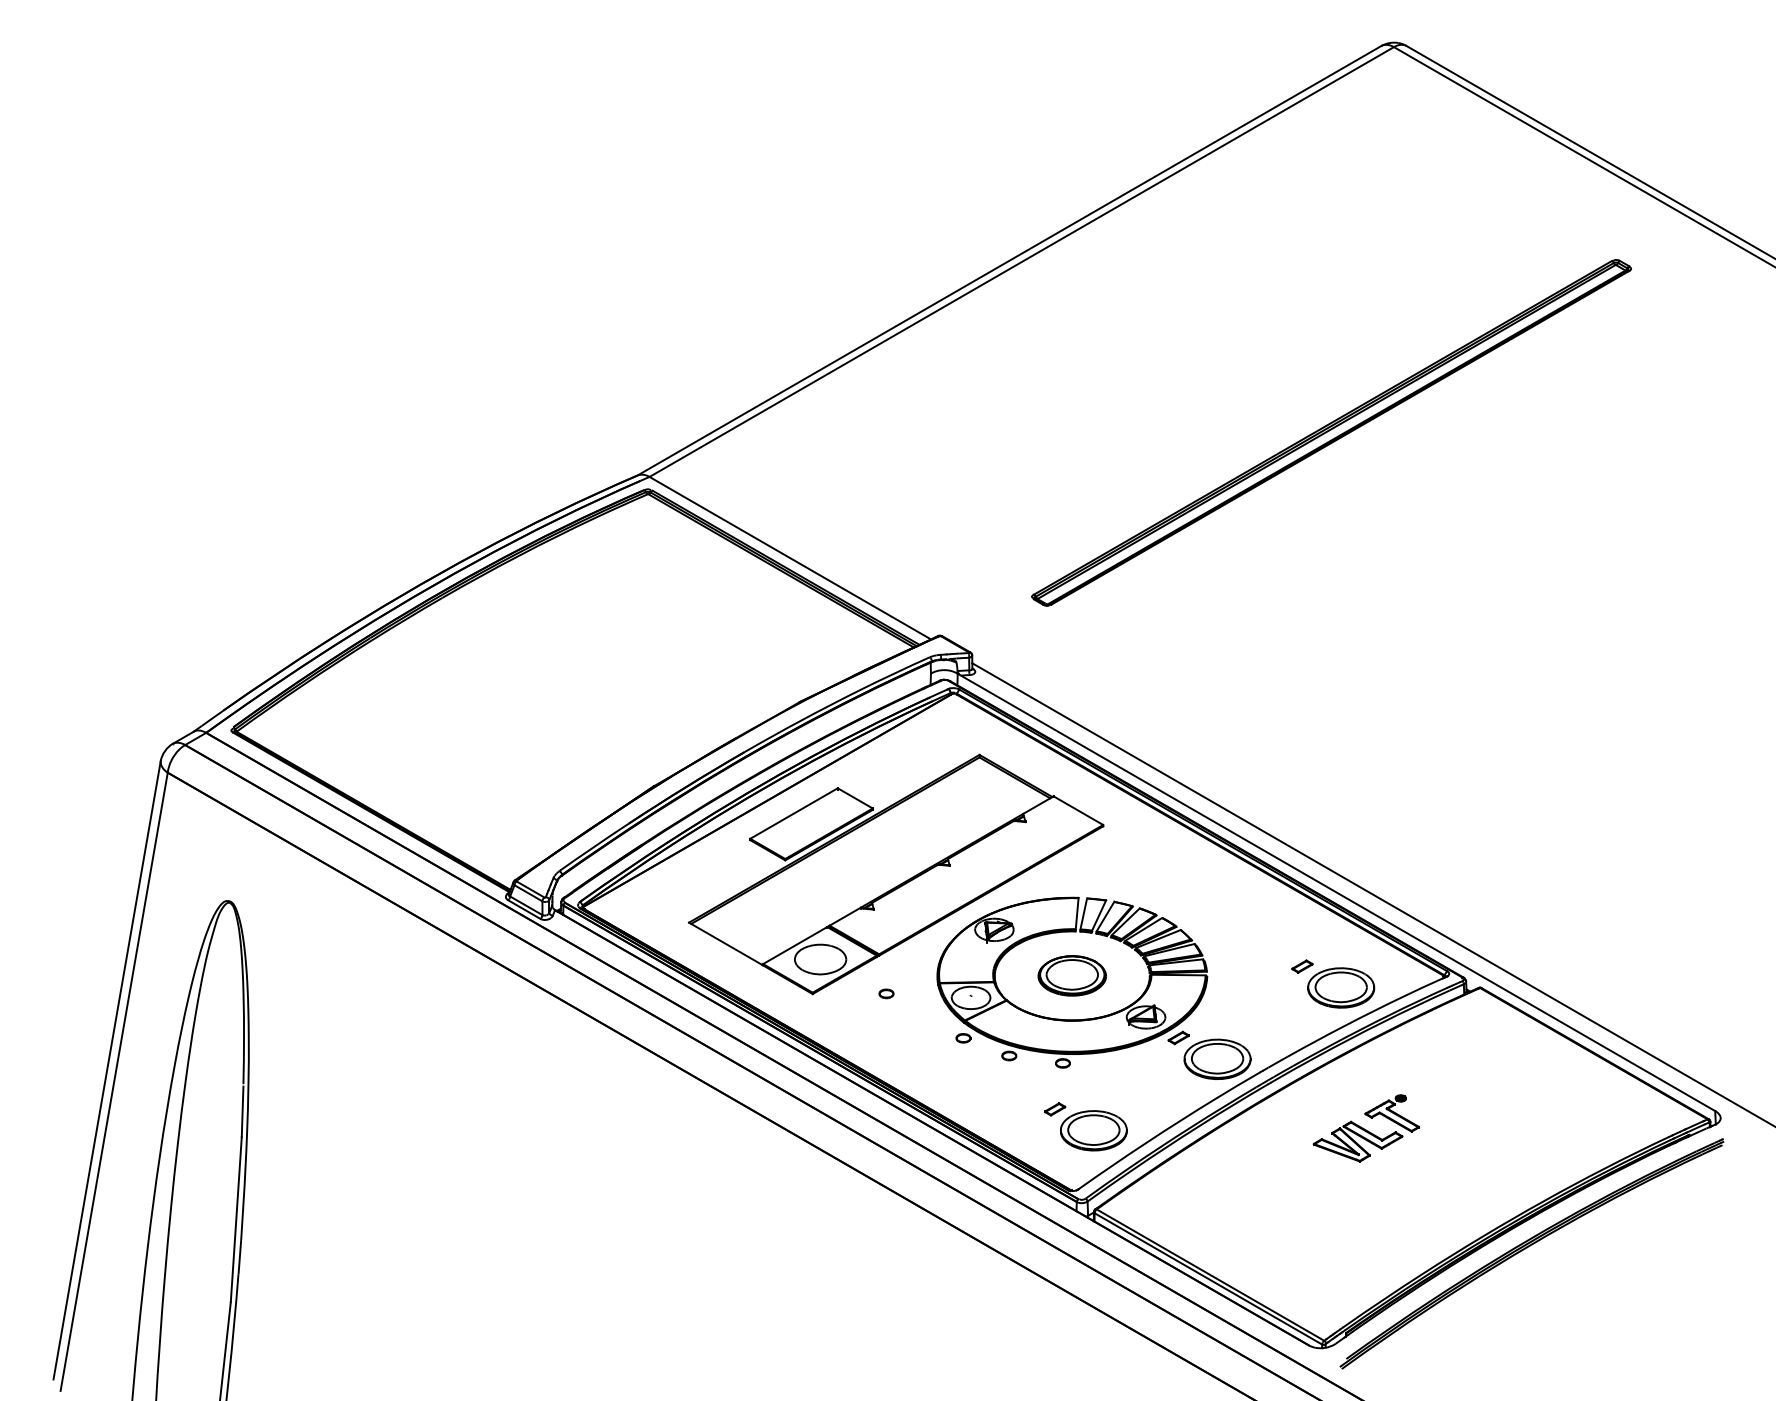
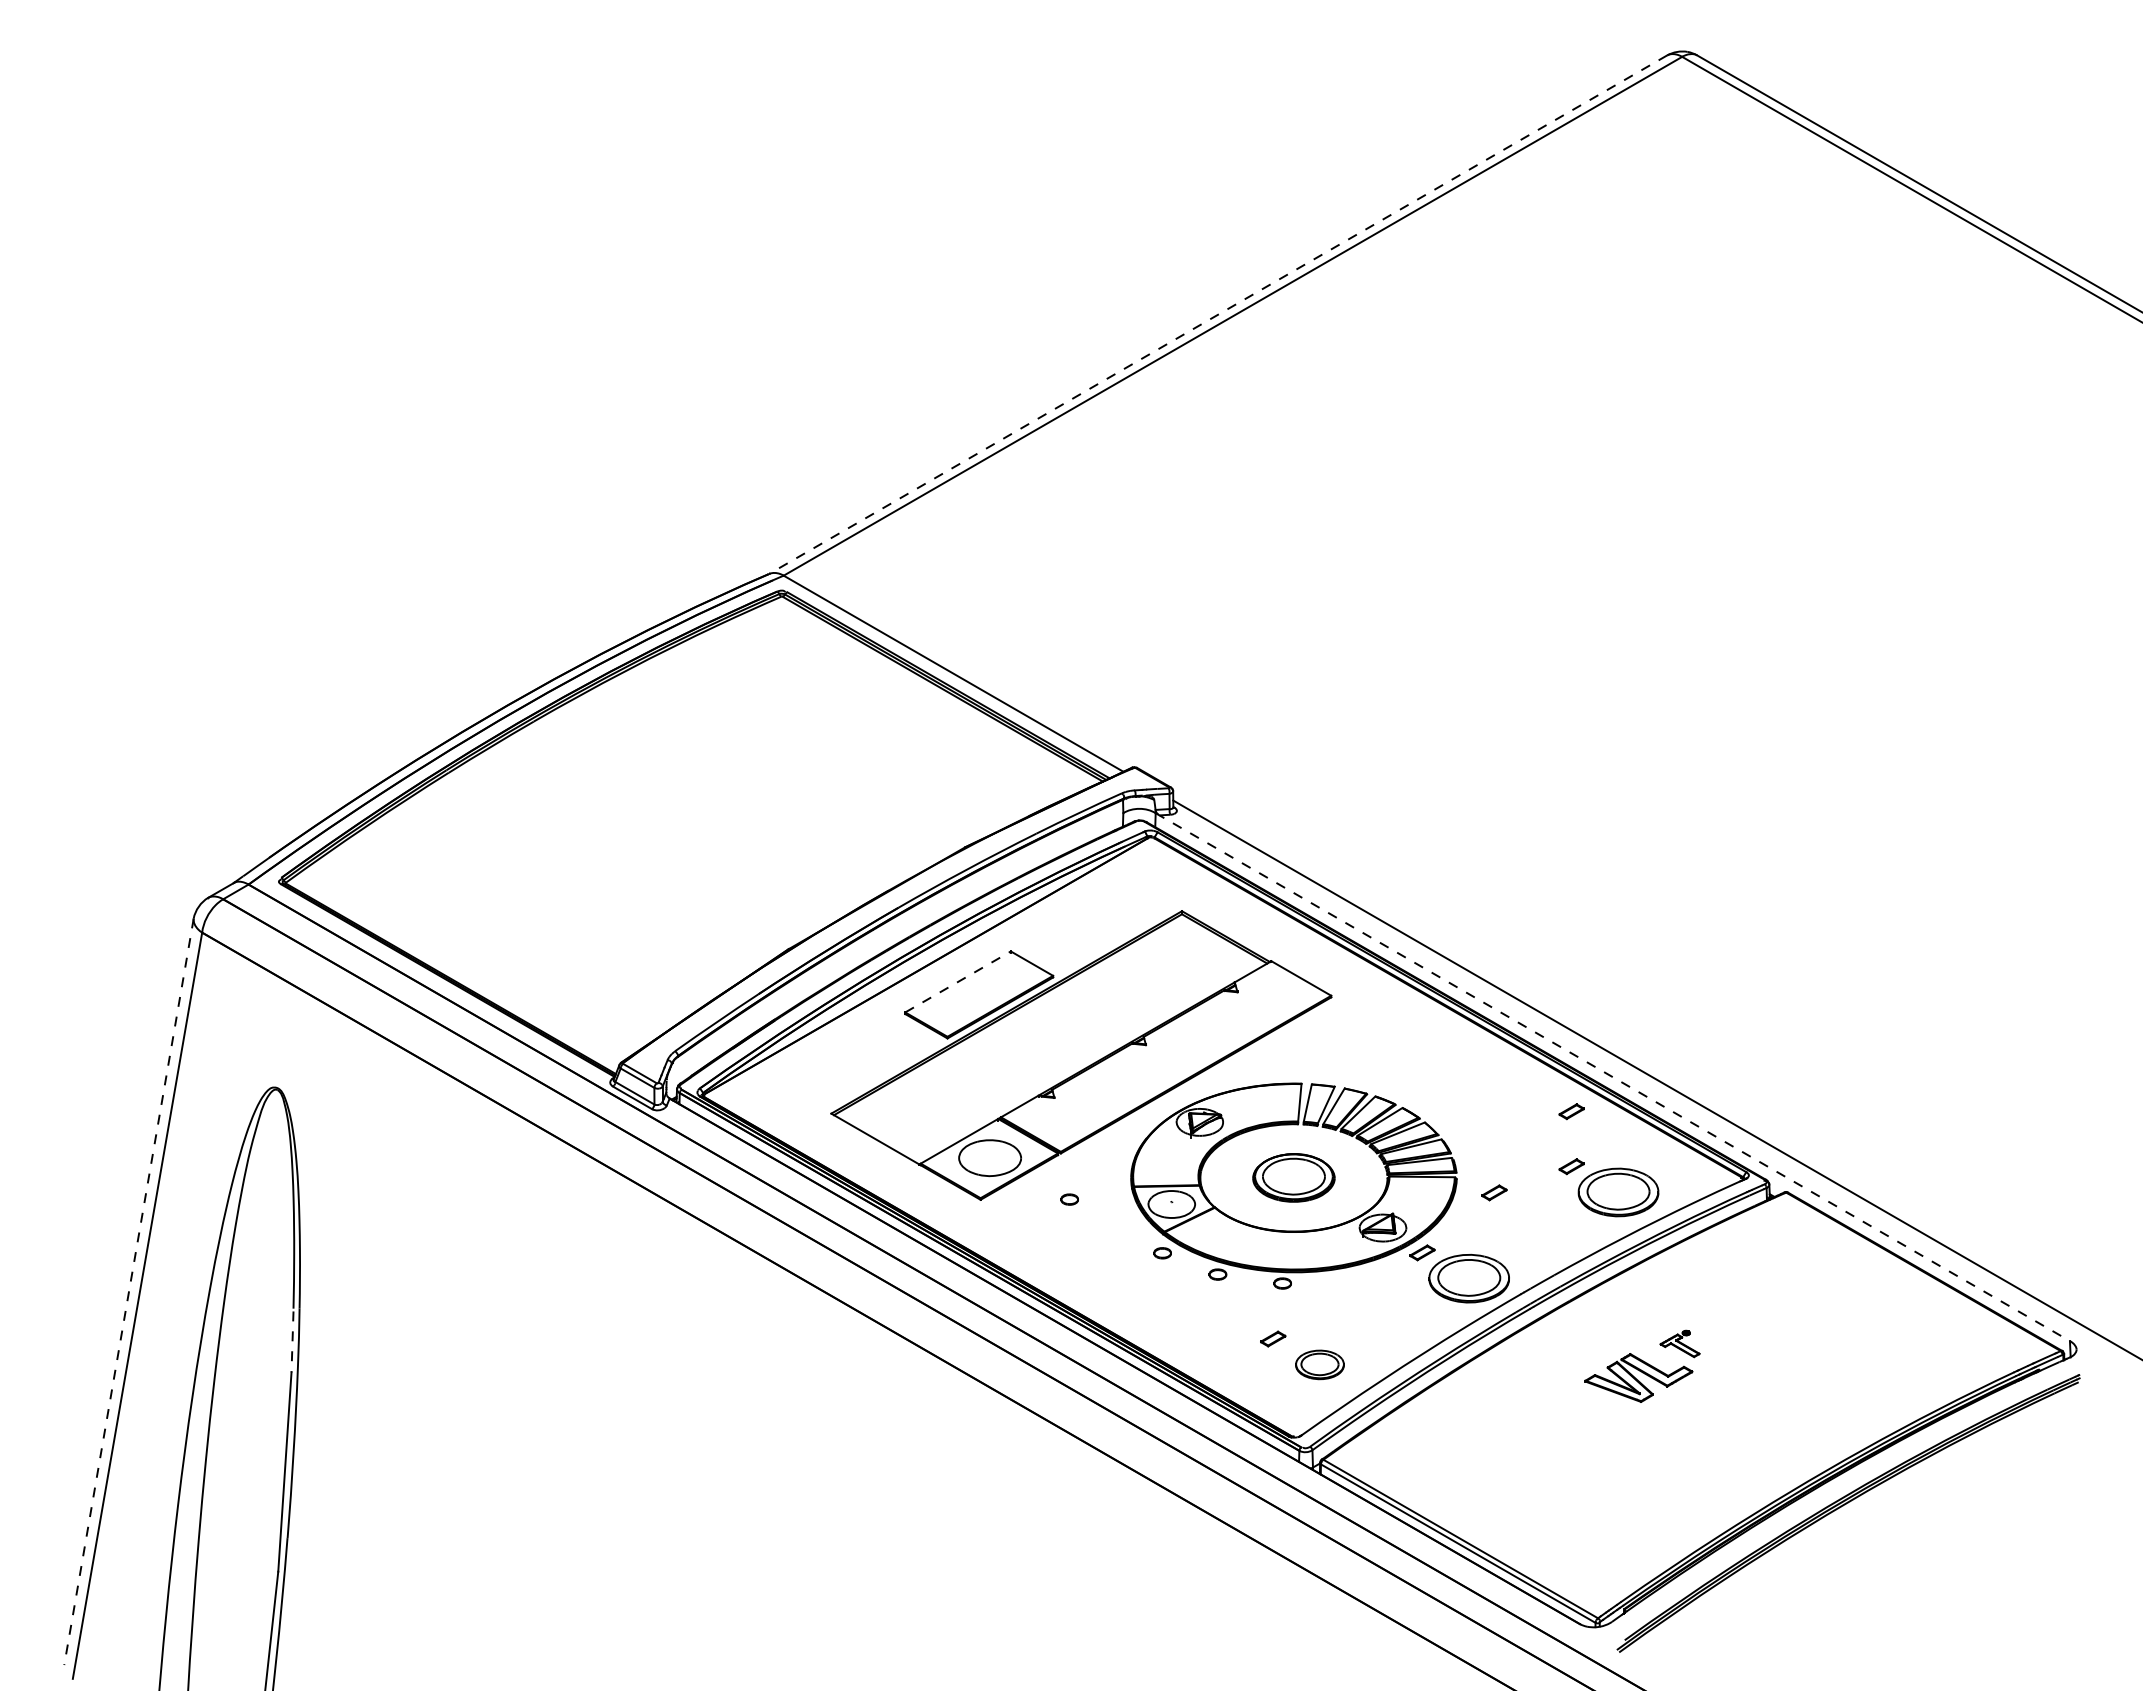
line: (1008, 260) -> (1217, 314), solid -> dashed
part: (1331, 432) -> (1606, 522), removed
line: (794, 813) -> (958, 981), solid -> dashed
line: (1336, 892) -> (1612, 1077), solid -> dashed
part: (1302, 920) -> (1571, 1111), added
part: (1238, 987) -> (1494, 1192), added
line: (107, 1070) -> (129, 1291), solid -> dashed
line: (242, 1111) -> (292, 1341), solid -> dashed
part: (1391, 1113) -> (1679, 1343), size x0.6
part: (1093, 1130) -> (1319, 1364), size x0.6

